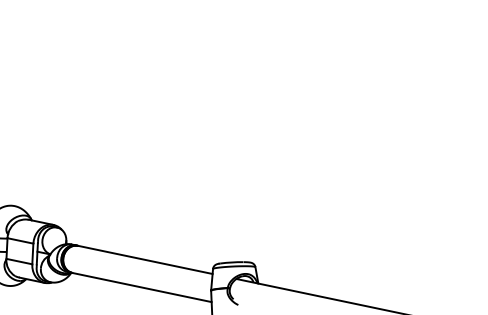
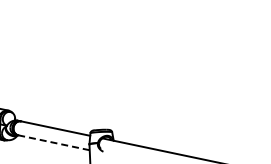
line: (141, 286) -> (53, 142), solid -> dashed

